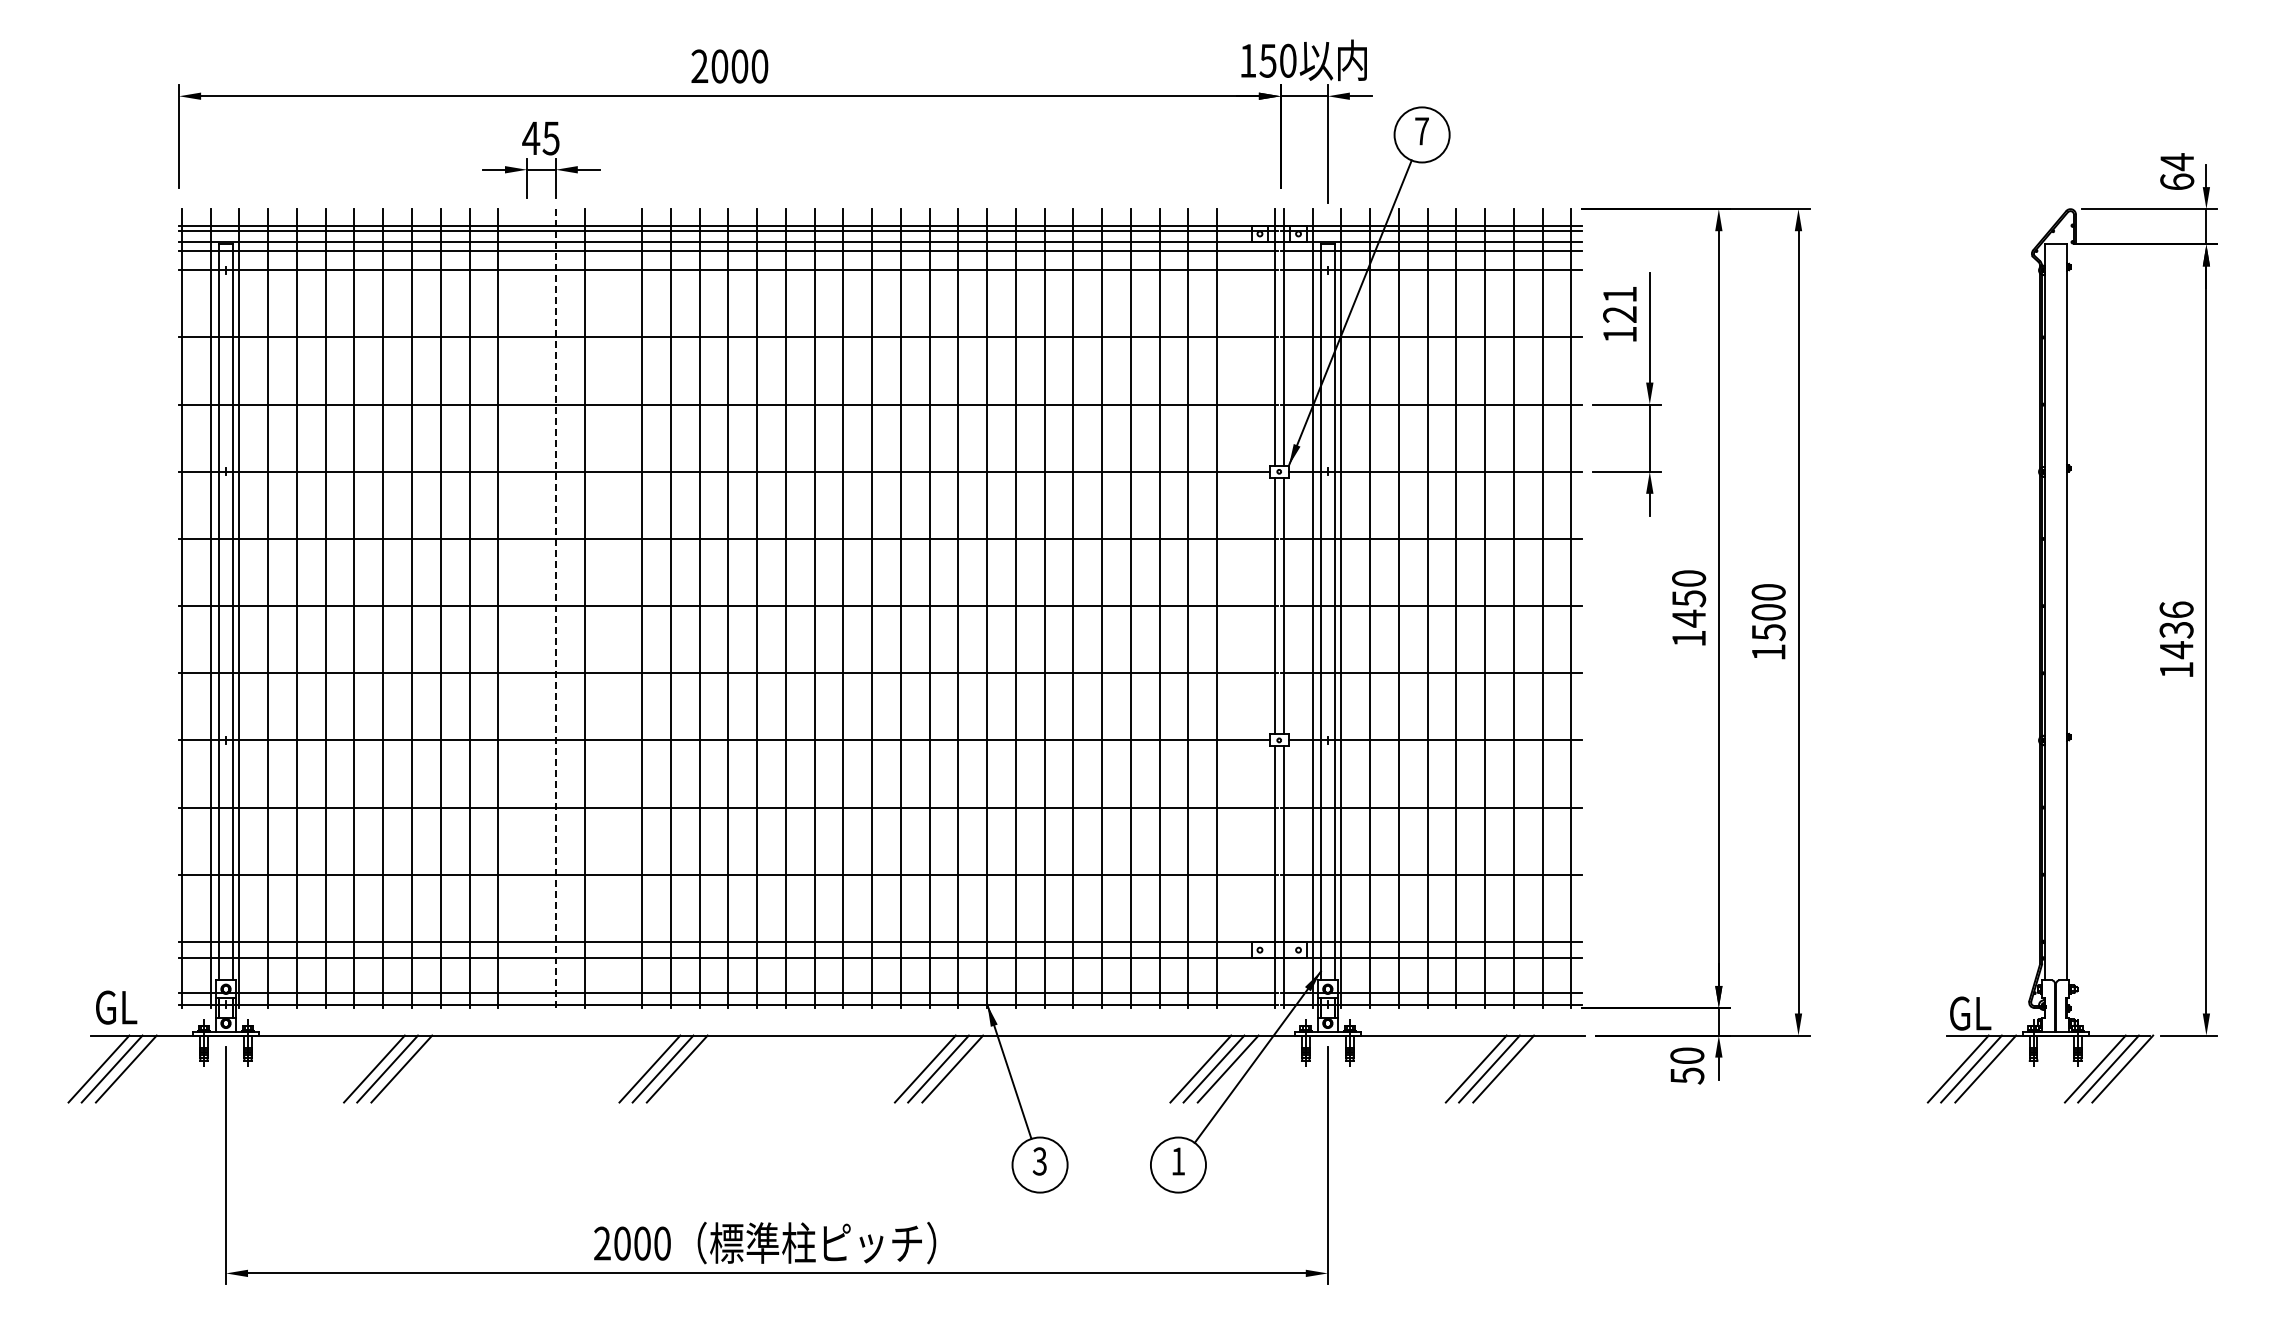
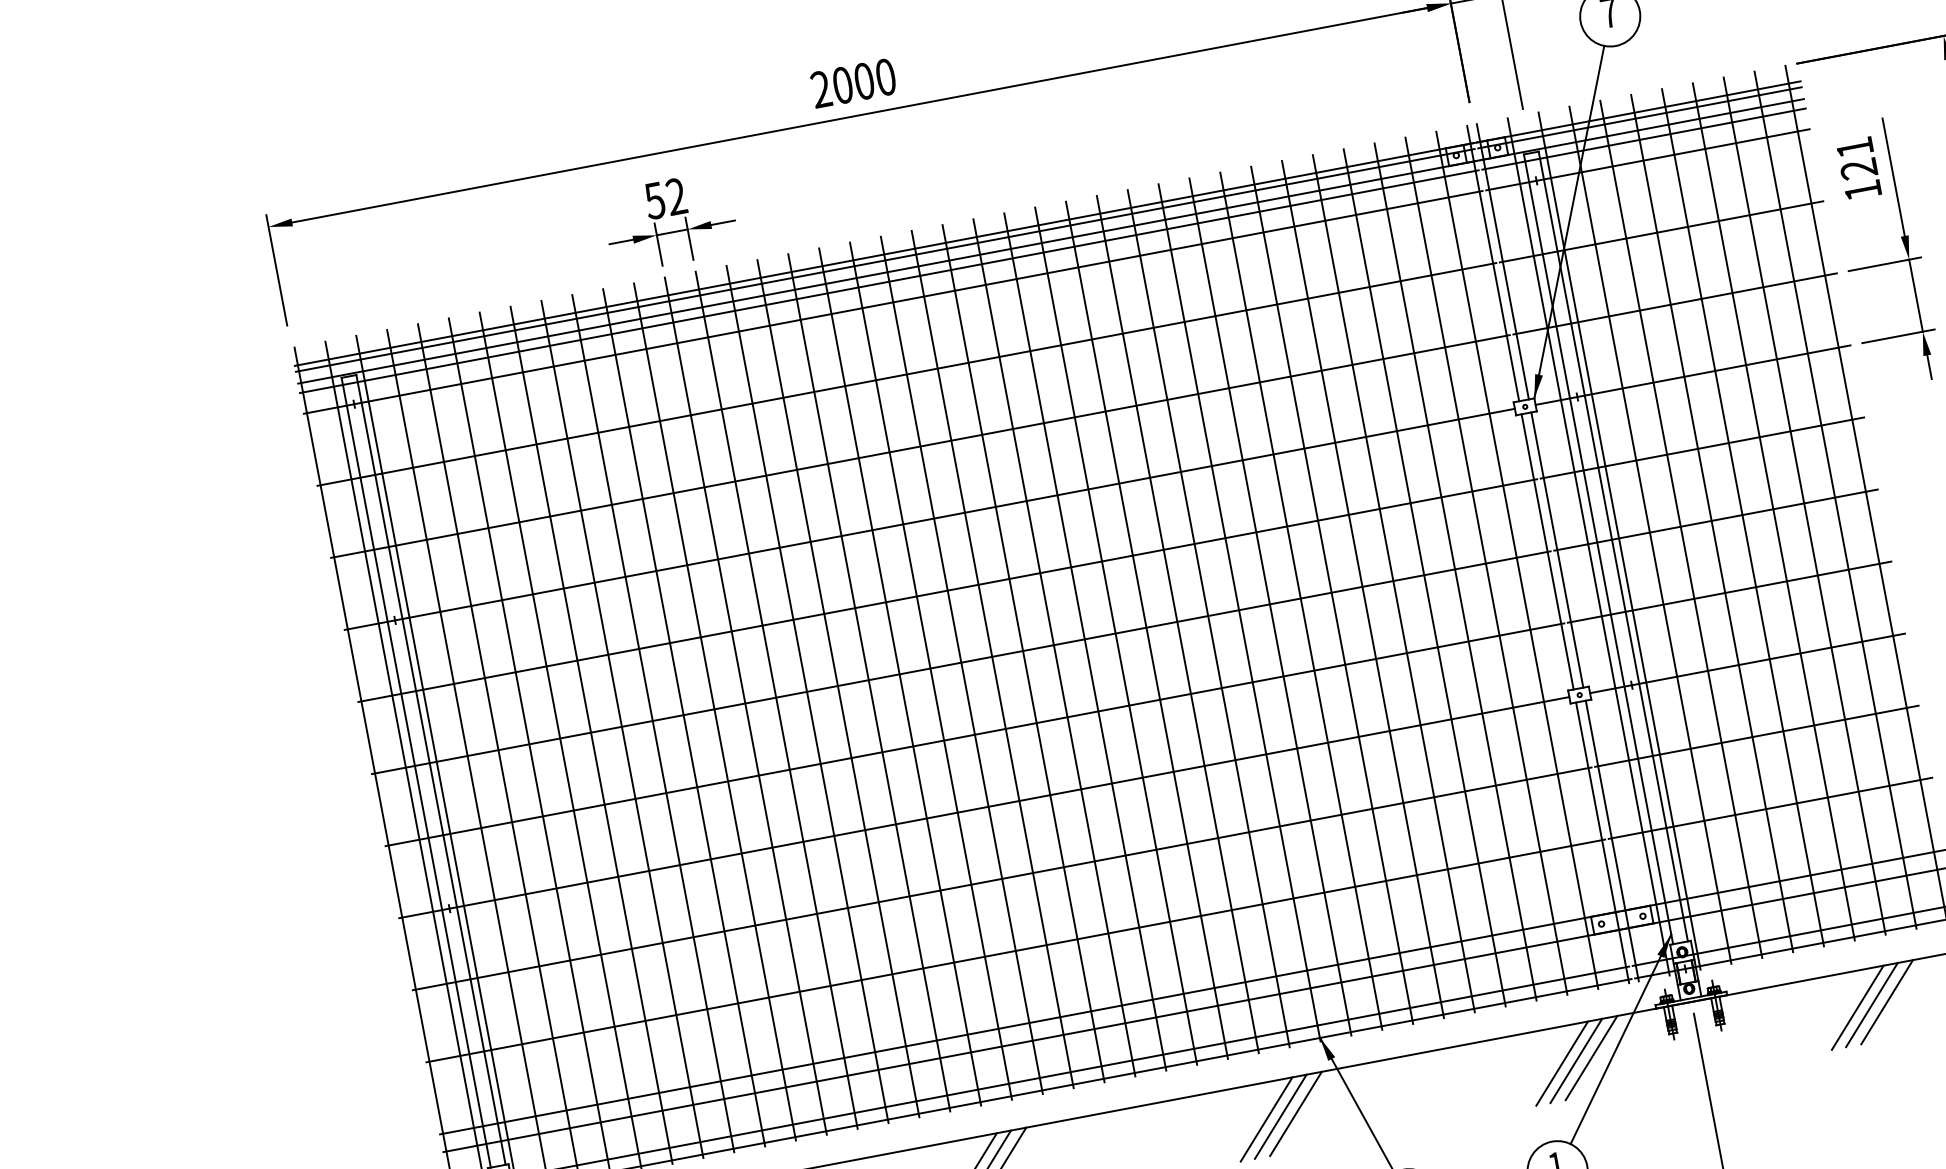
text: (540, 138) -> (664, 199), 45 -> 52
line: (527, 608) -> (746, 705), added
line: (613, 608) -> (838, 688), added
line: (1245, 608) -> (1516, 560), added
line: (555, 609) -> (776, 701), dashed -> solid

